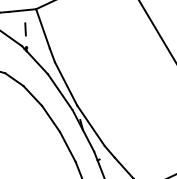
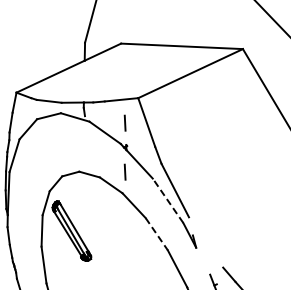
line: (25, 68) -> (124, 171), added
line: (60, 91) -> (168, 200), solid -> dashed
line: (51, 119) -> (157, 234), solid -> dashed
line: (91, 125) -> (206, 242), removed
line: (88, 140) -> (203, 260), removed

